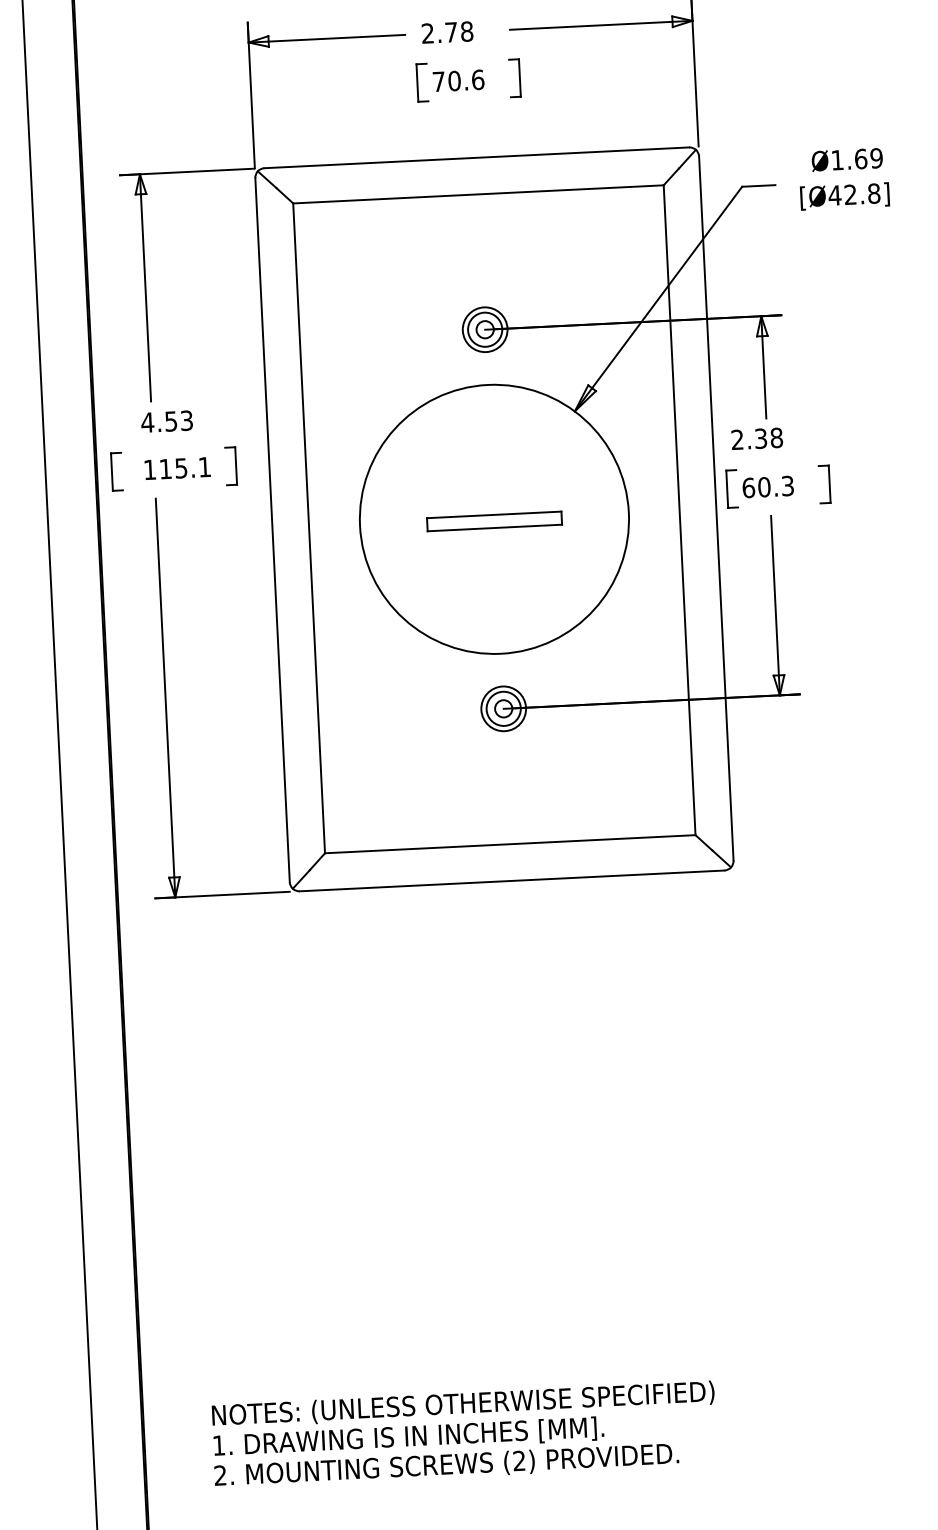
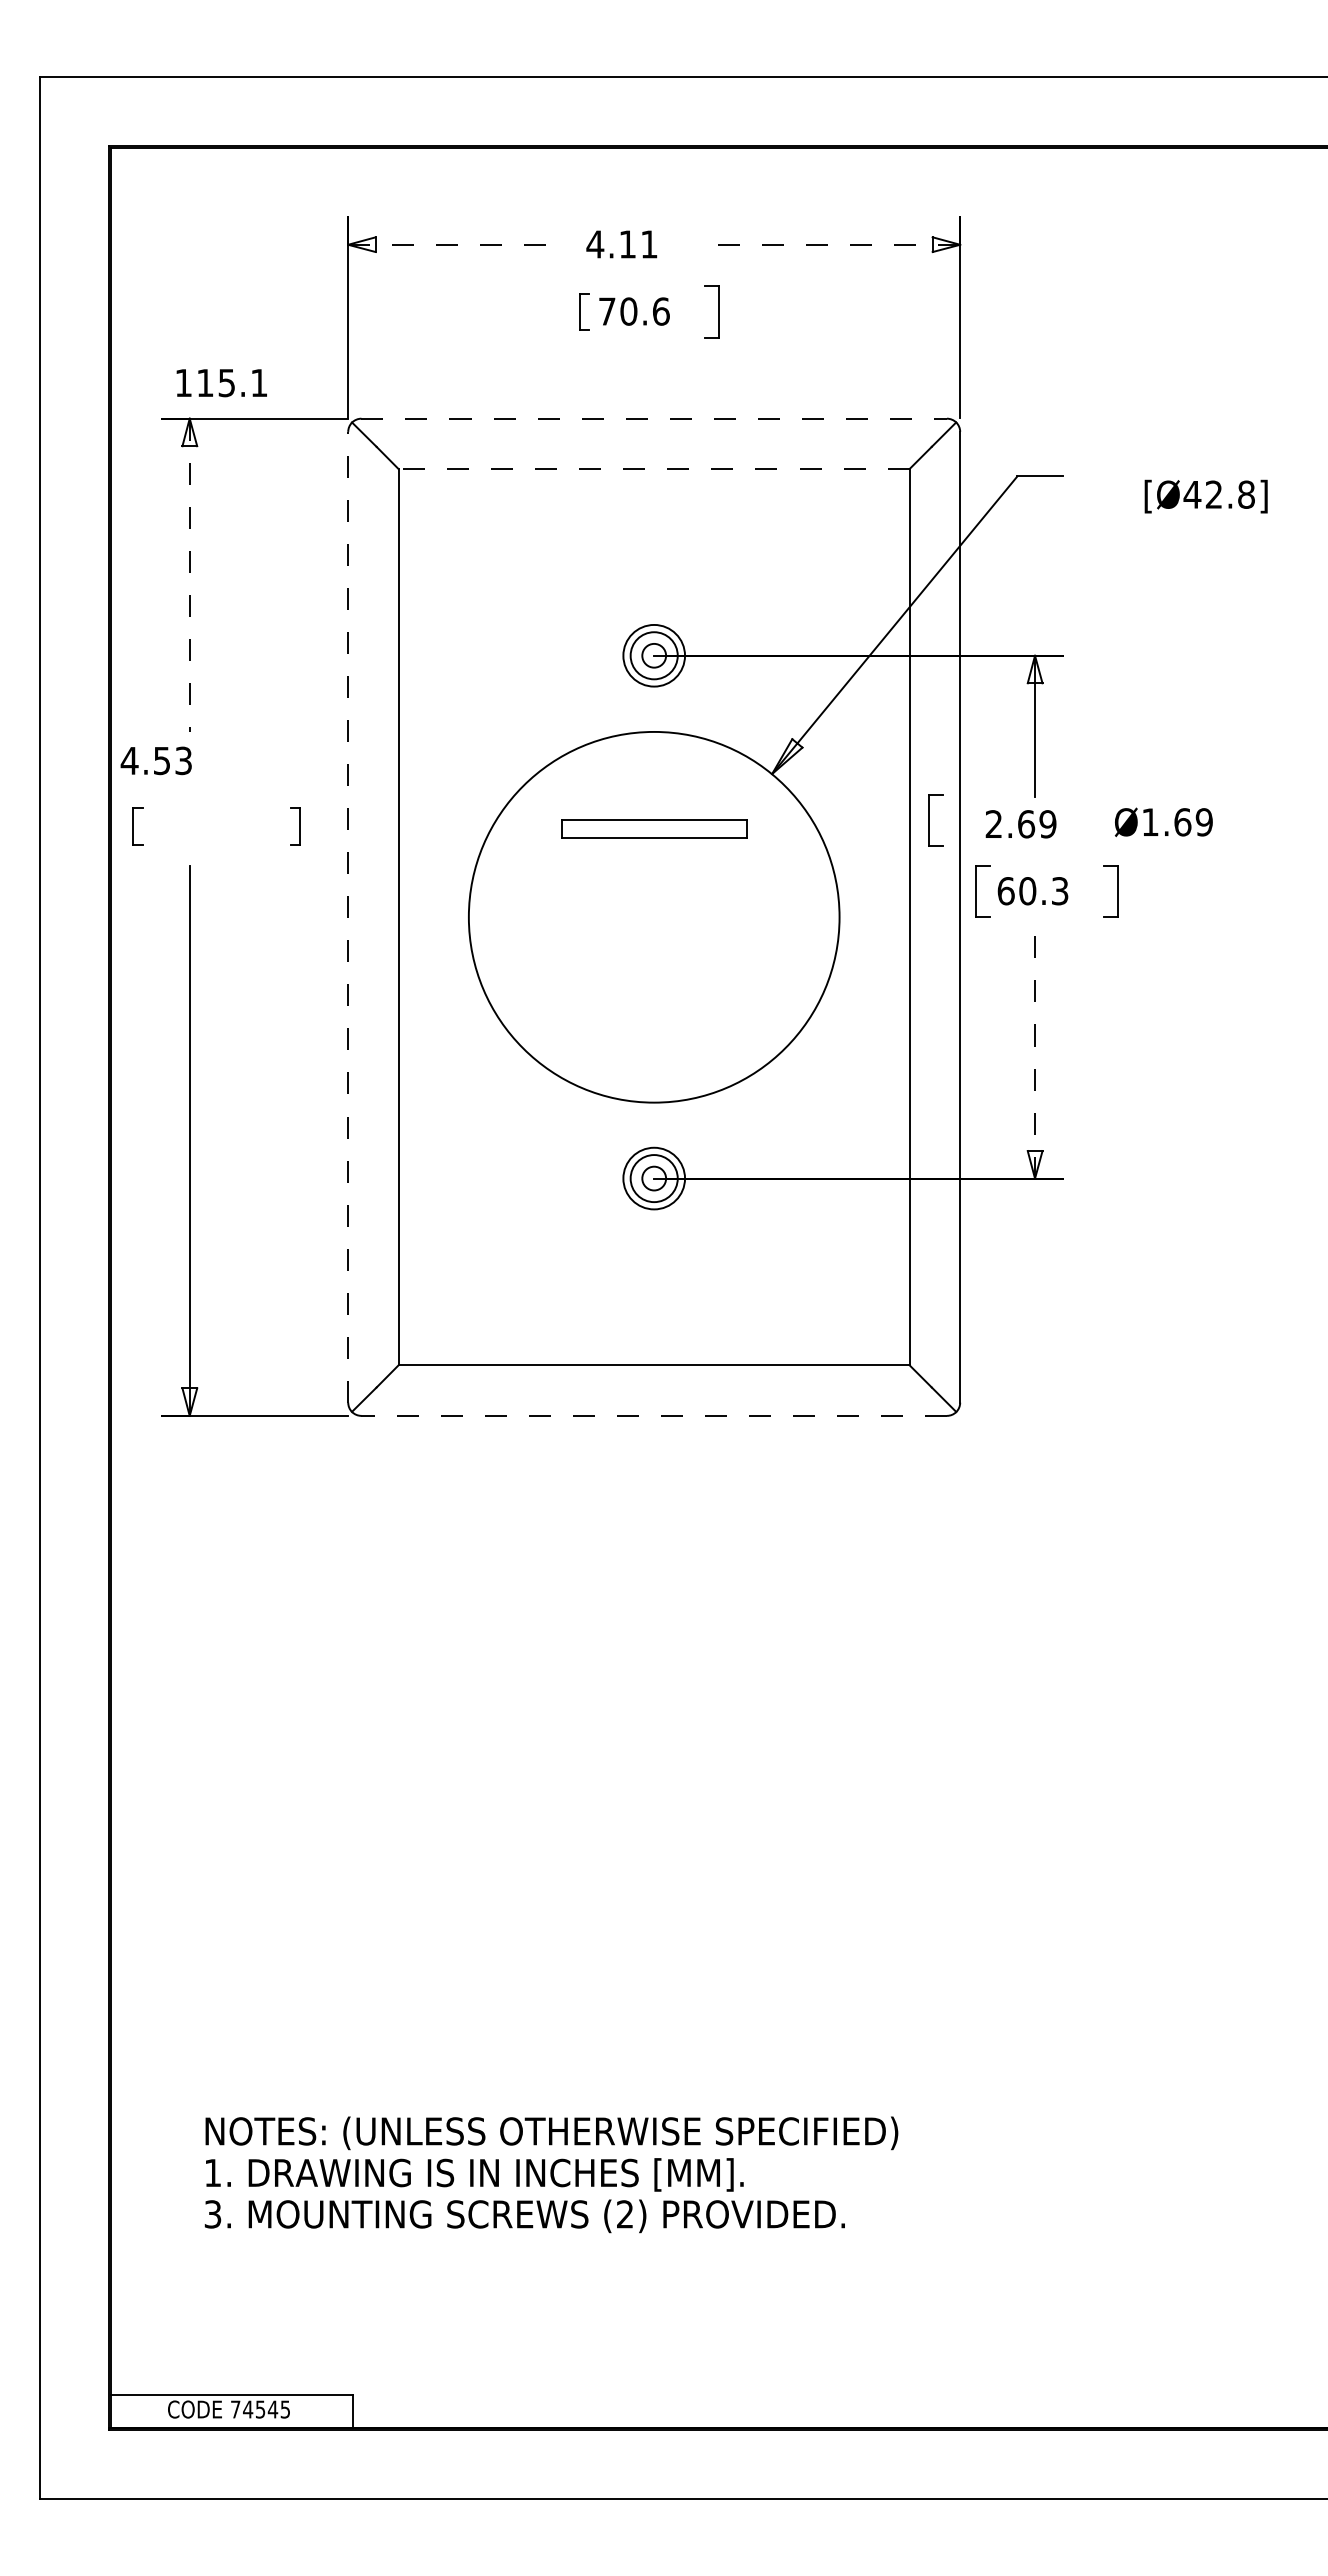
line: (601, 25) -> (834, 244), solid -> dashed
text: (446, 32) -> (621, 244), 2.78 -> 4.11
line: (327, 38) -> (456, 244), solid -> dashed
part: (422, 82) -> (584, 311), size x0.7
line: (476, 157) -> (654, 418), solid -> dashed
text: (847, 159) -> (1163, 822), moved
line: (478, 194) -> (653, 469), solid -> dashed
text: (844, 196) -> (1205, 496), moved
line: (145, 288) -> (189, 575), solid -> dashed
text: (166, 421) -> (155, 760), moved
text: (769, 438) -> (1037, 824), 2.38 -> 2.69
part: (694, 439) -> (935, 820), added
part: (231, 466) -> (295, 826), size x0.7
text: (177, 468) -> (221, 383), moved
part: (116, 471) -> (137, 826), size x0.7
part: (494, 520) -> (654, 828), moved
line: (272, 529) -> (348, 916), solid -> dashed
line: (775, 605) -> (1035, 1054), solid -> dashed
line: (512, 880) -> (654, 1415), solid -> dashed
text: (220, 1475) -> (212, 2214), 2. -> 3.

